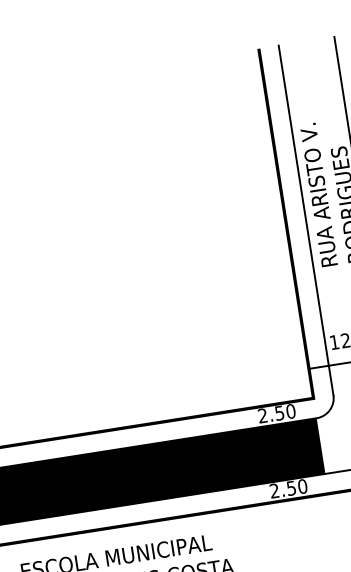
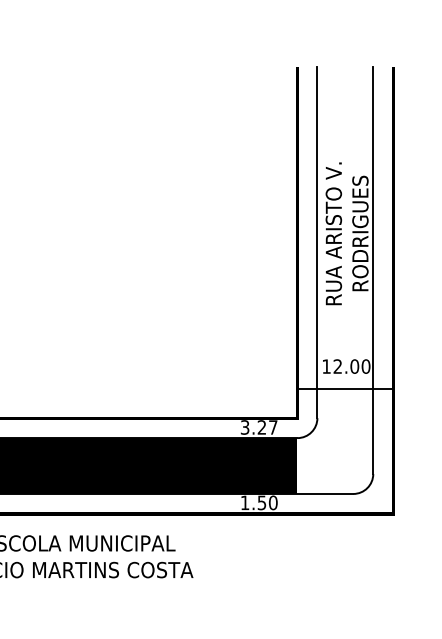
text: (318, 194) -> (333, 233), moved
text: (277, 413) -> (259, 427), 2.50 -> 3.27
text: (273, 490) -> (244, 502), 2.50 -> 1.50

